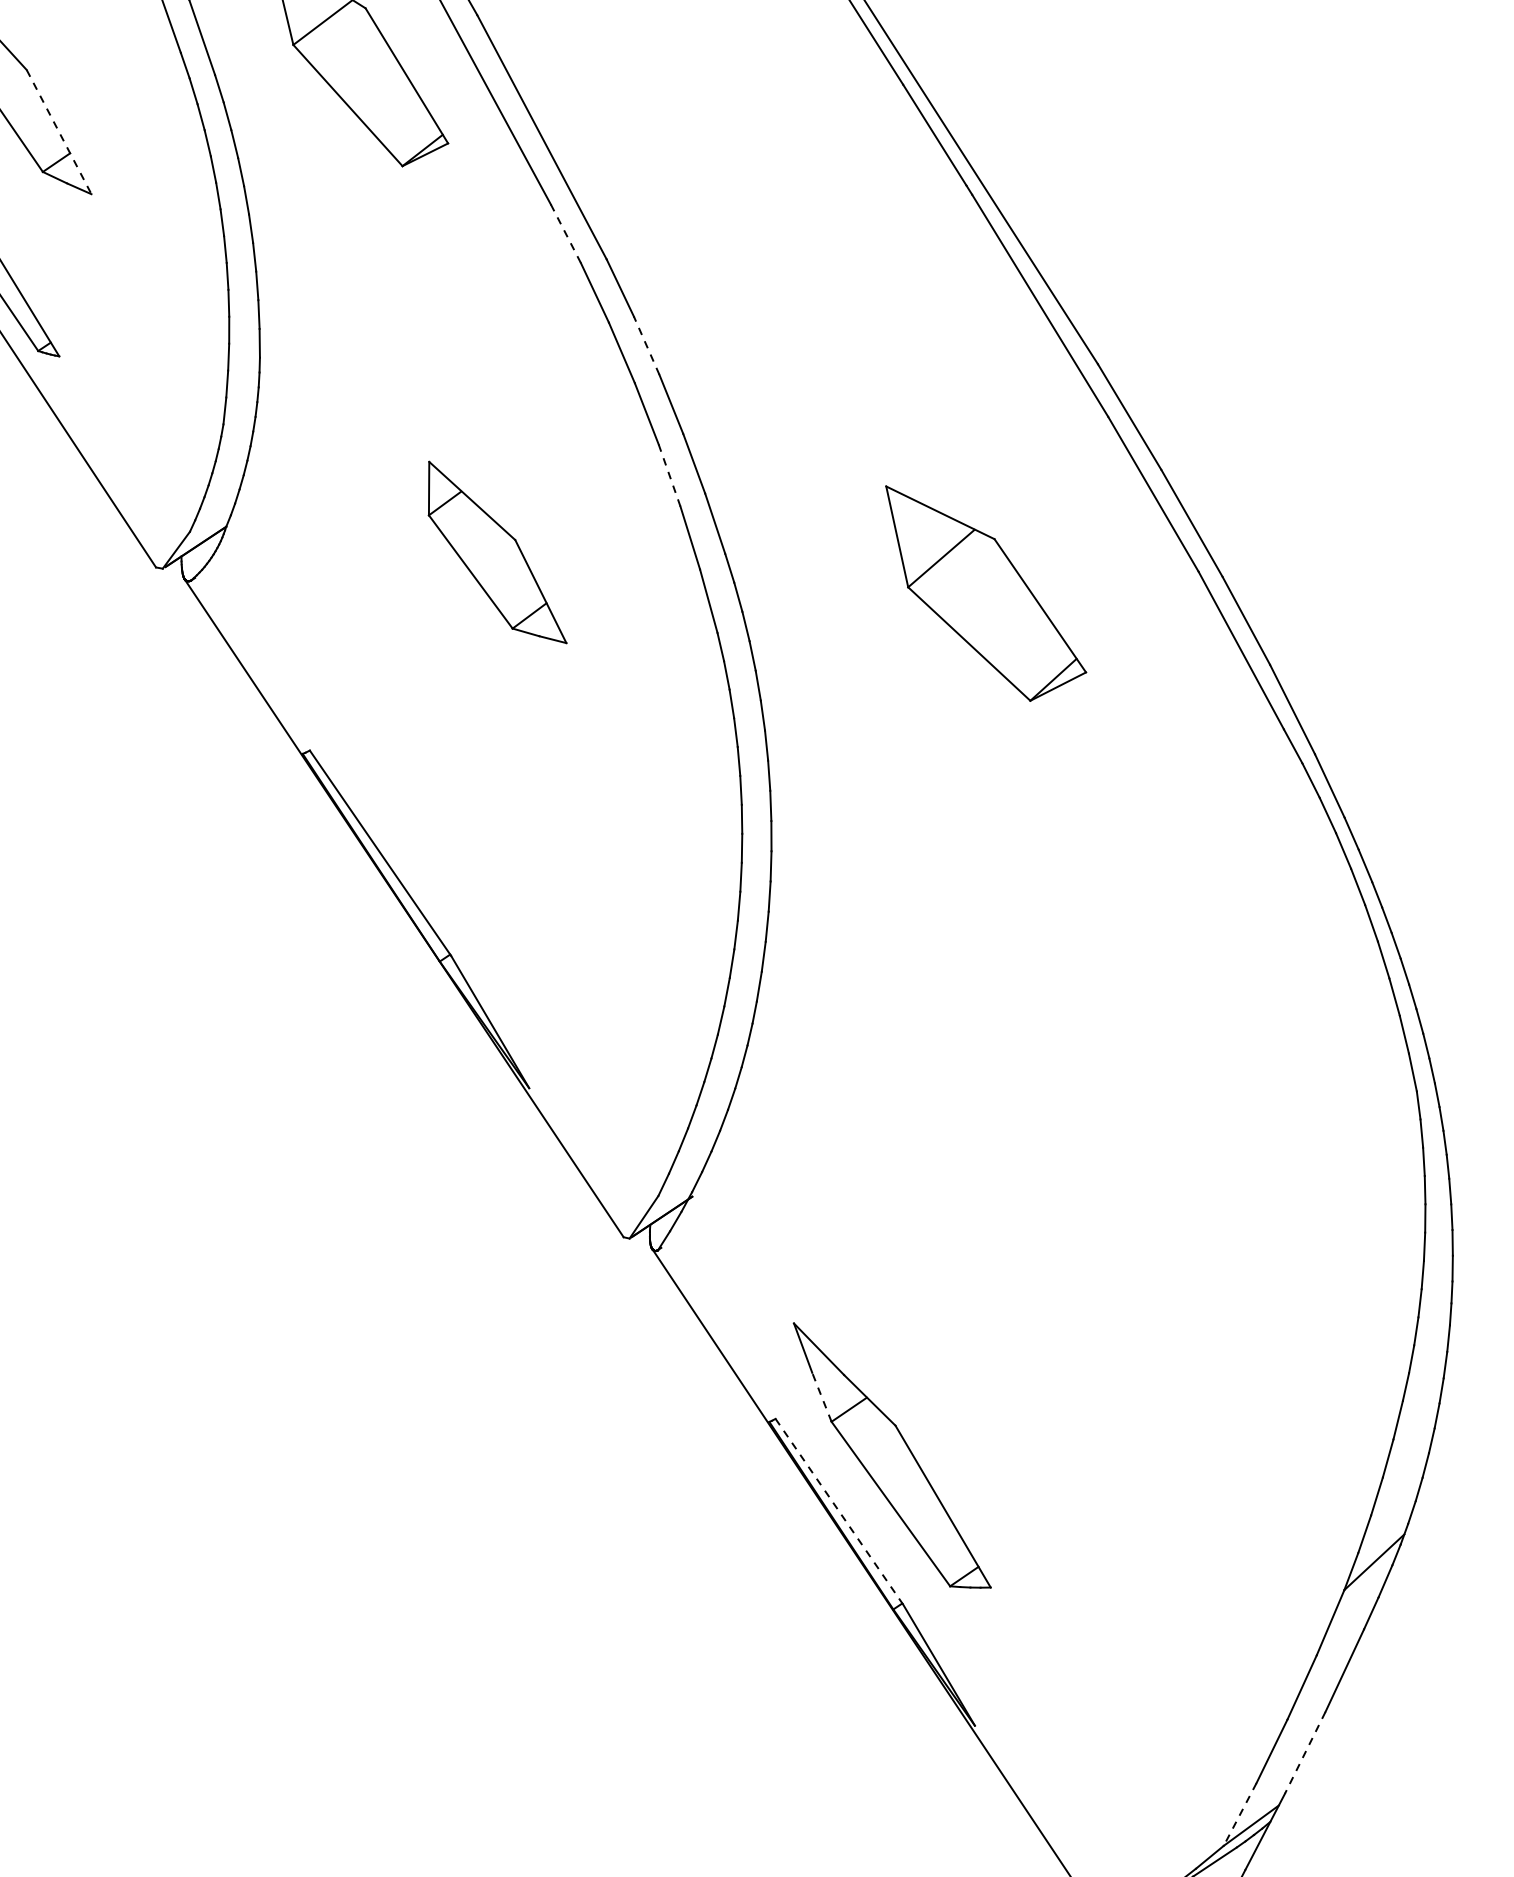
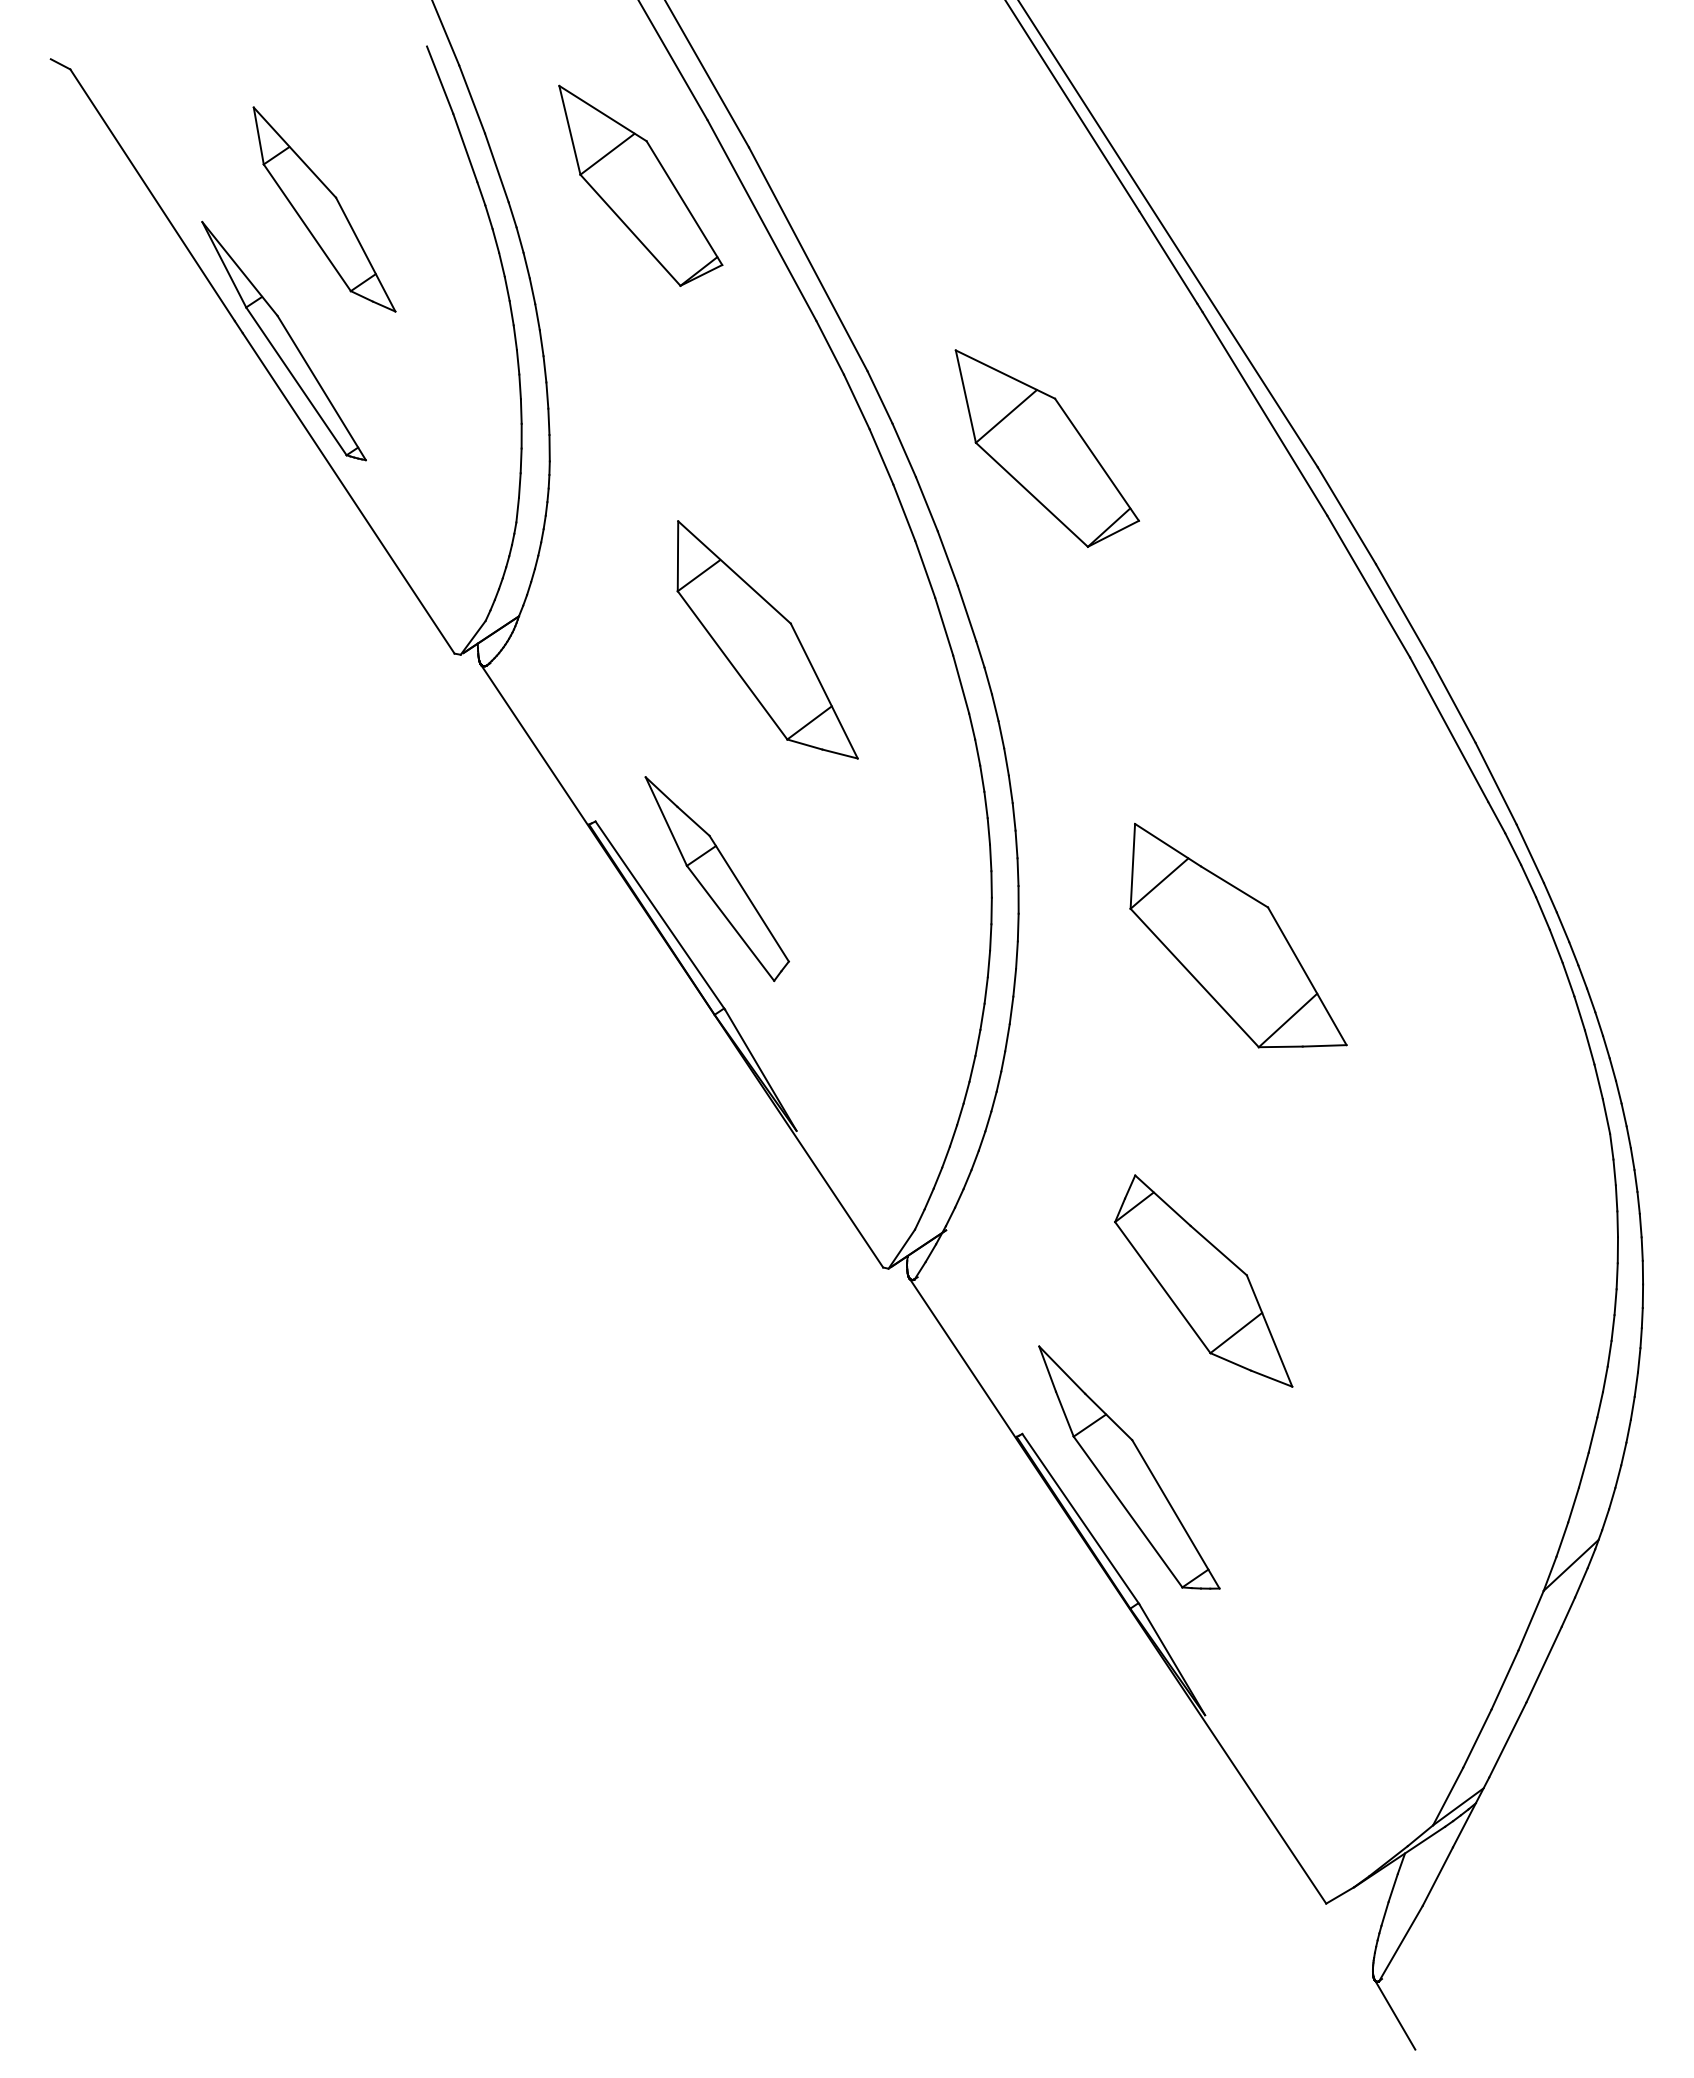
line: (58, 133) -> (365, 255), dashed -> solid
line: (566, 234) -> (830, 348), dashed -> solid
line: (646, 345) -> (904, 450), dashed -> solid
line: (669, 475) -> (925, 569), dashed -> solid
part: (497, 552) -> (767, 639), size x1.43
part: (985, 593) -> (1046, 448), moved
part: (441, 813) -> (716, 879), added
part: (1011, 874) -> (1238, 935), added
part: (973, 1251) -> (1203, 1280), added
line: (821, 1396) -> (1064, 1413), dashed -> solid
line: (840, 1512) -> (1081, 1519), dashed -> solid
line: (1304, 1753) -> (1507, 1740), dashed -> solid
line: (1239, 1815) -> (1447, 1797), dashed -> solid

